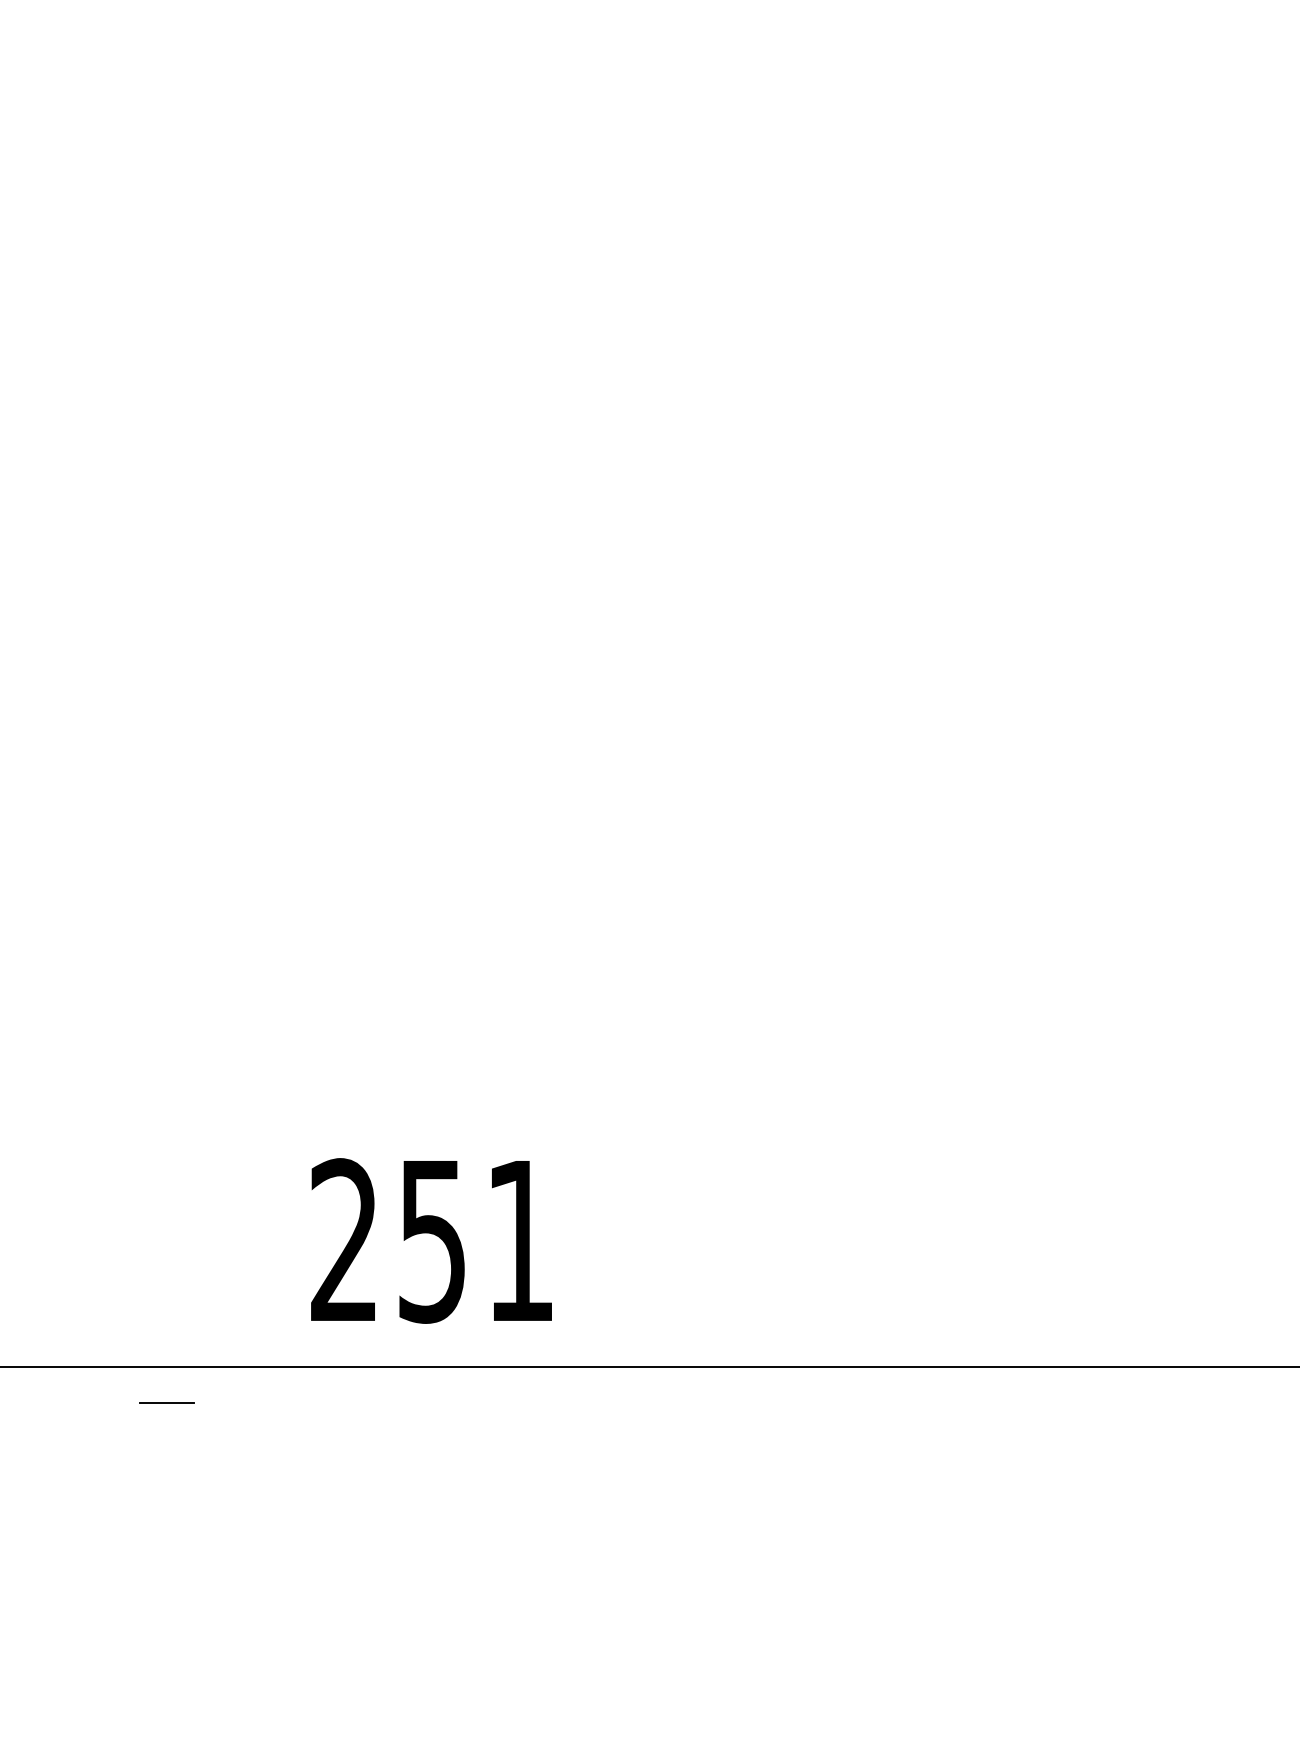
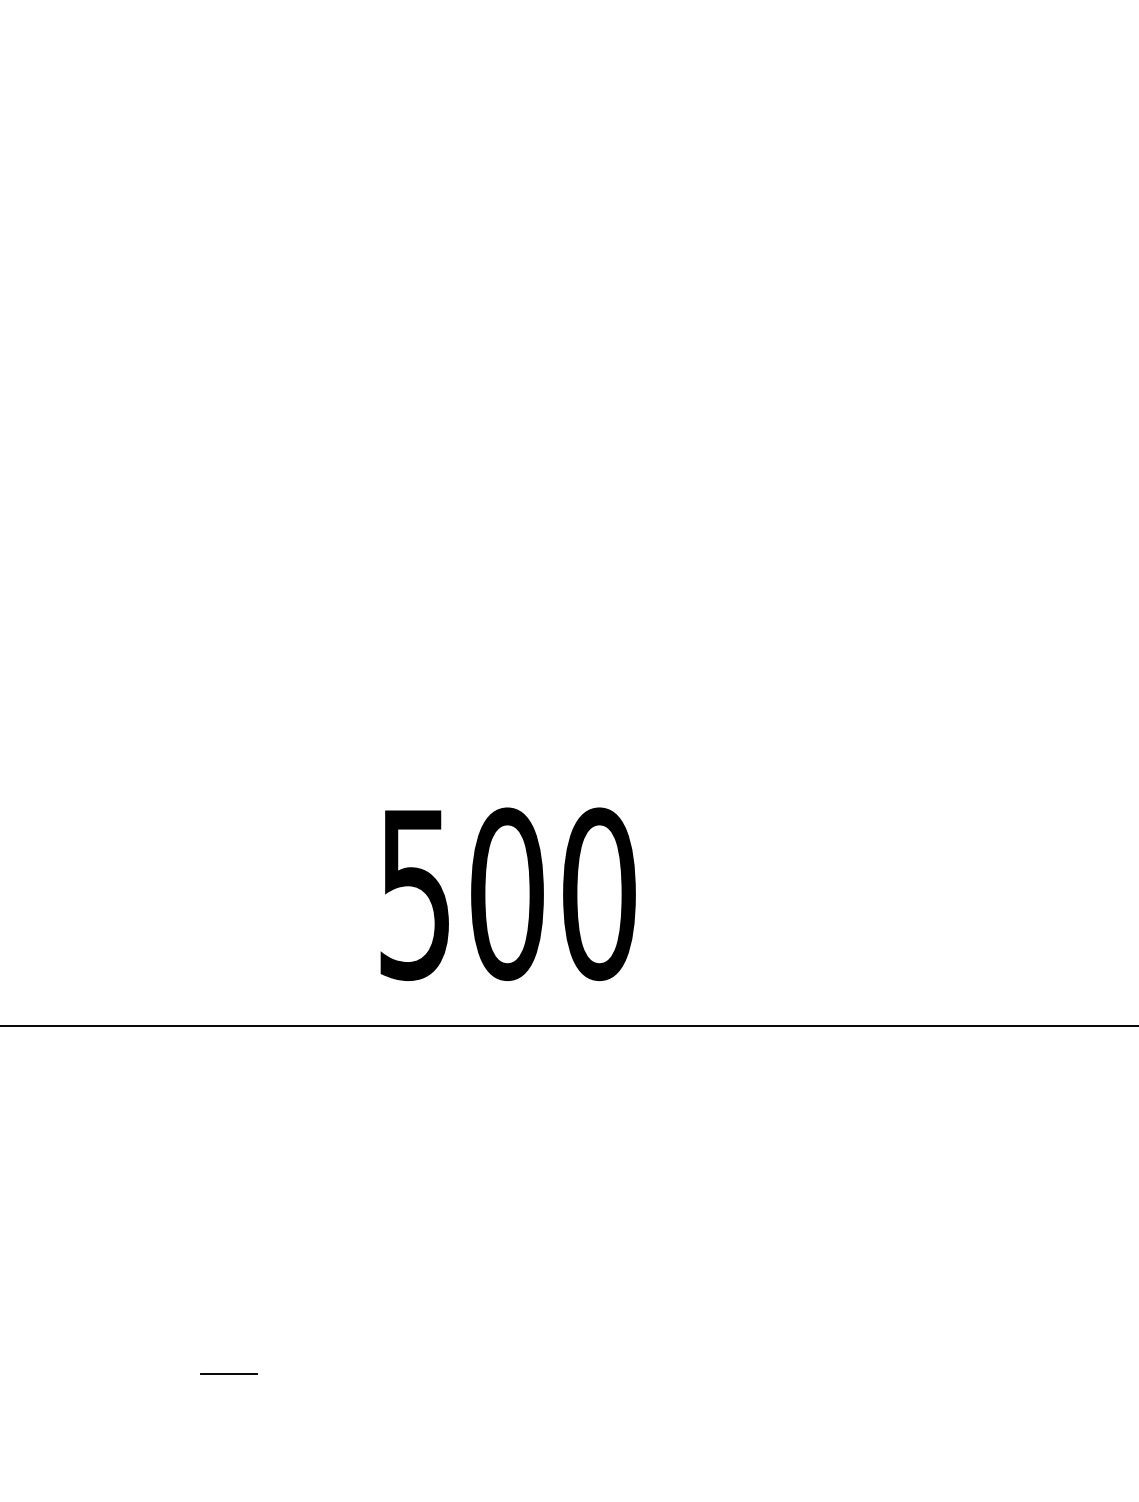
text: (433, 1240) -> (508, 893), 251 -> 500
line: (166, 1402) -> (228, 1374), moved

